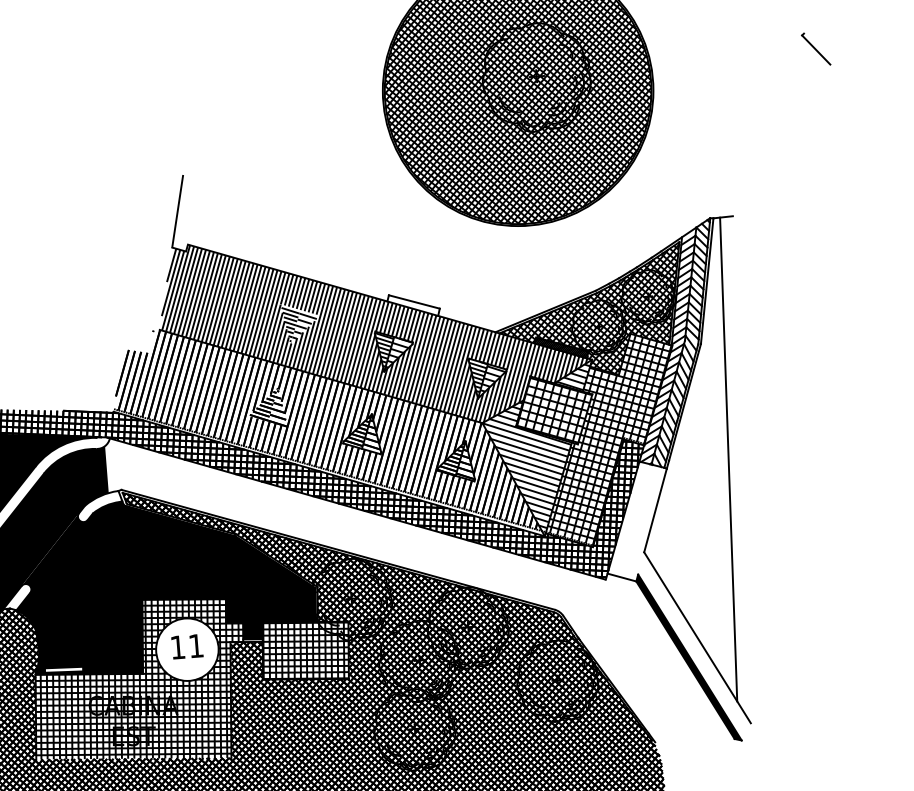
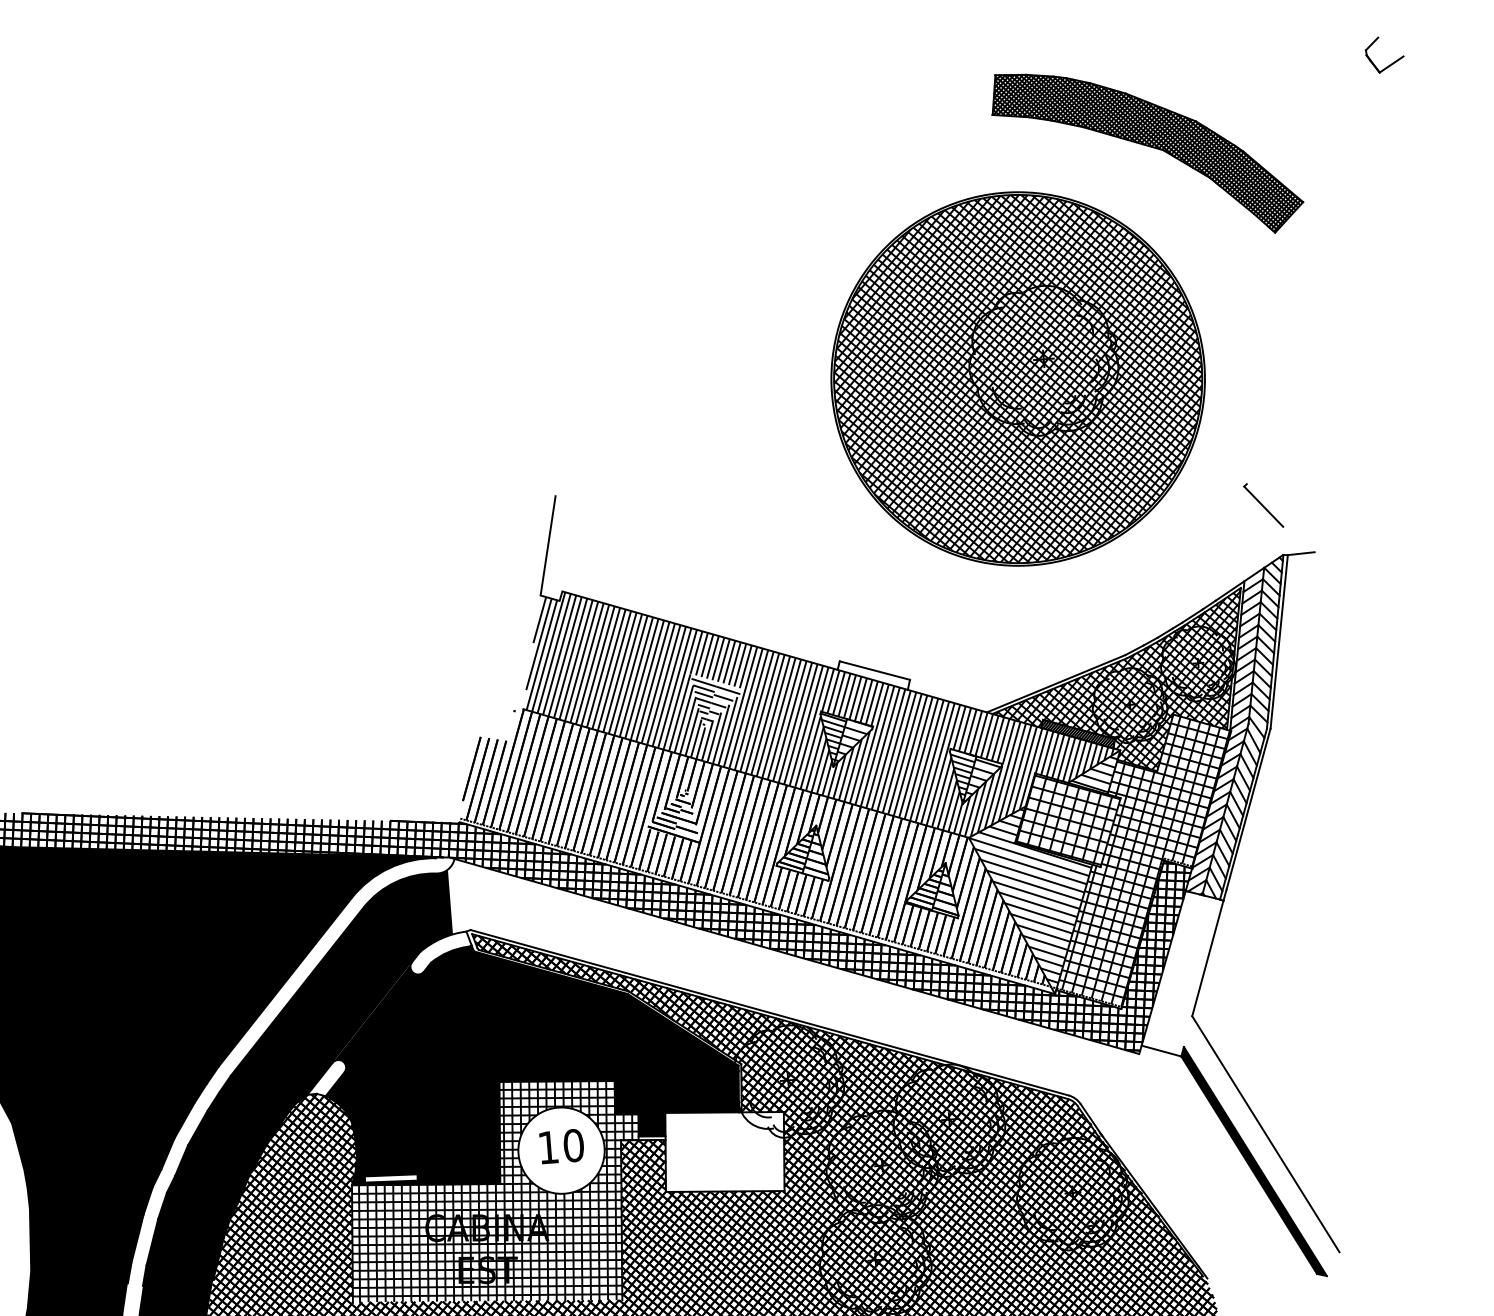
part: (816, 49) -> (1263, 505), moved
line: (728, 459) -> (1308, 888), removed
text: (196, 645) -> (573, 1145), 11 -> 10
hatch: (305, 650) -> (724, 1151), removed

